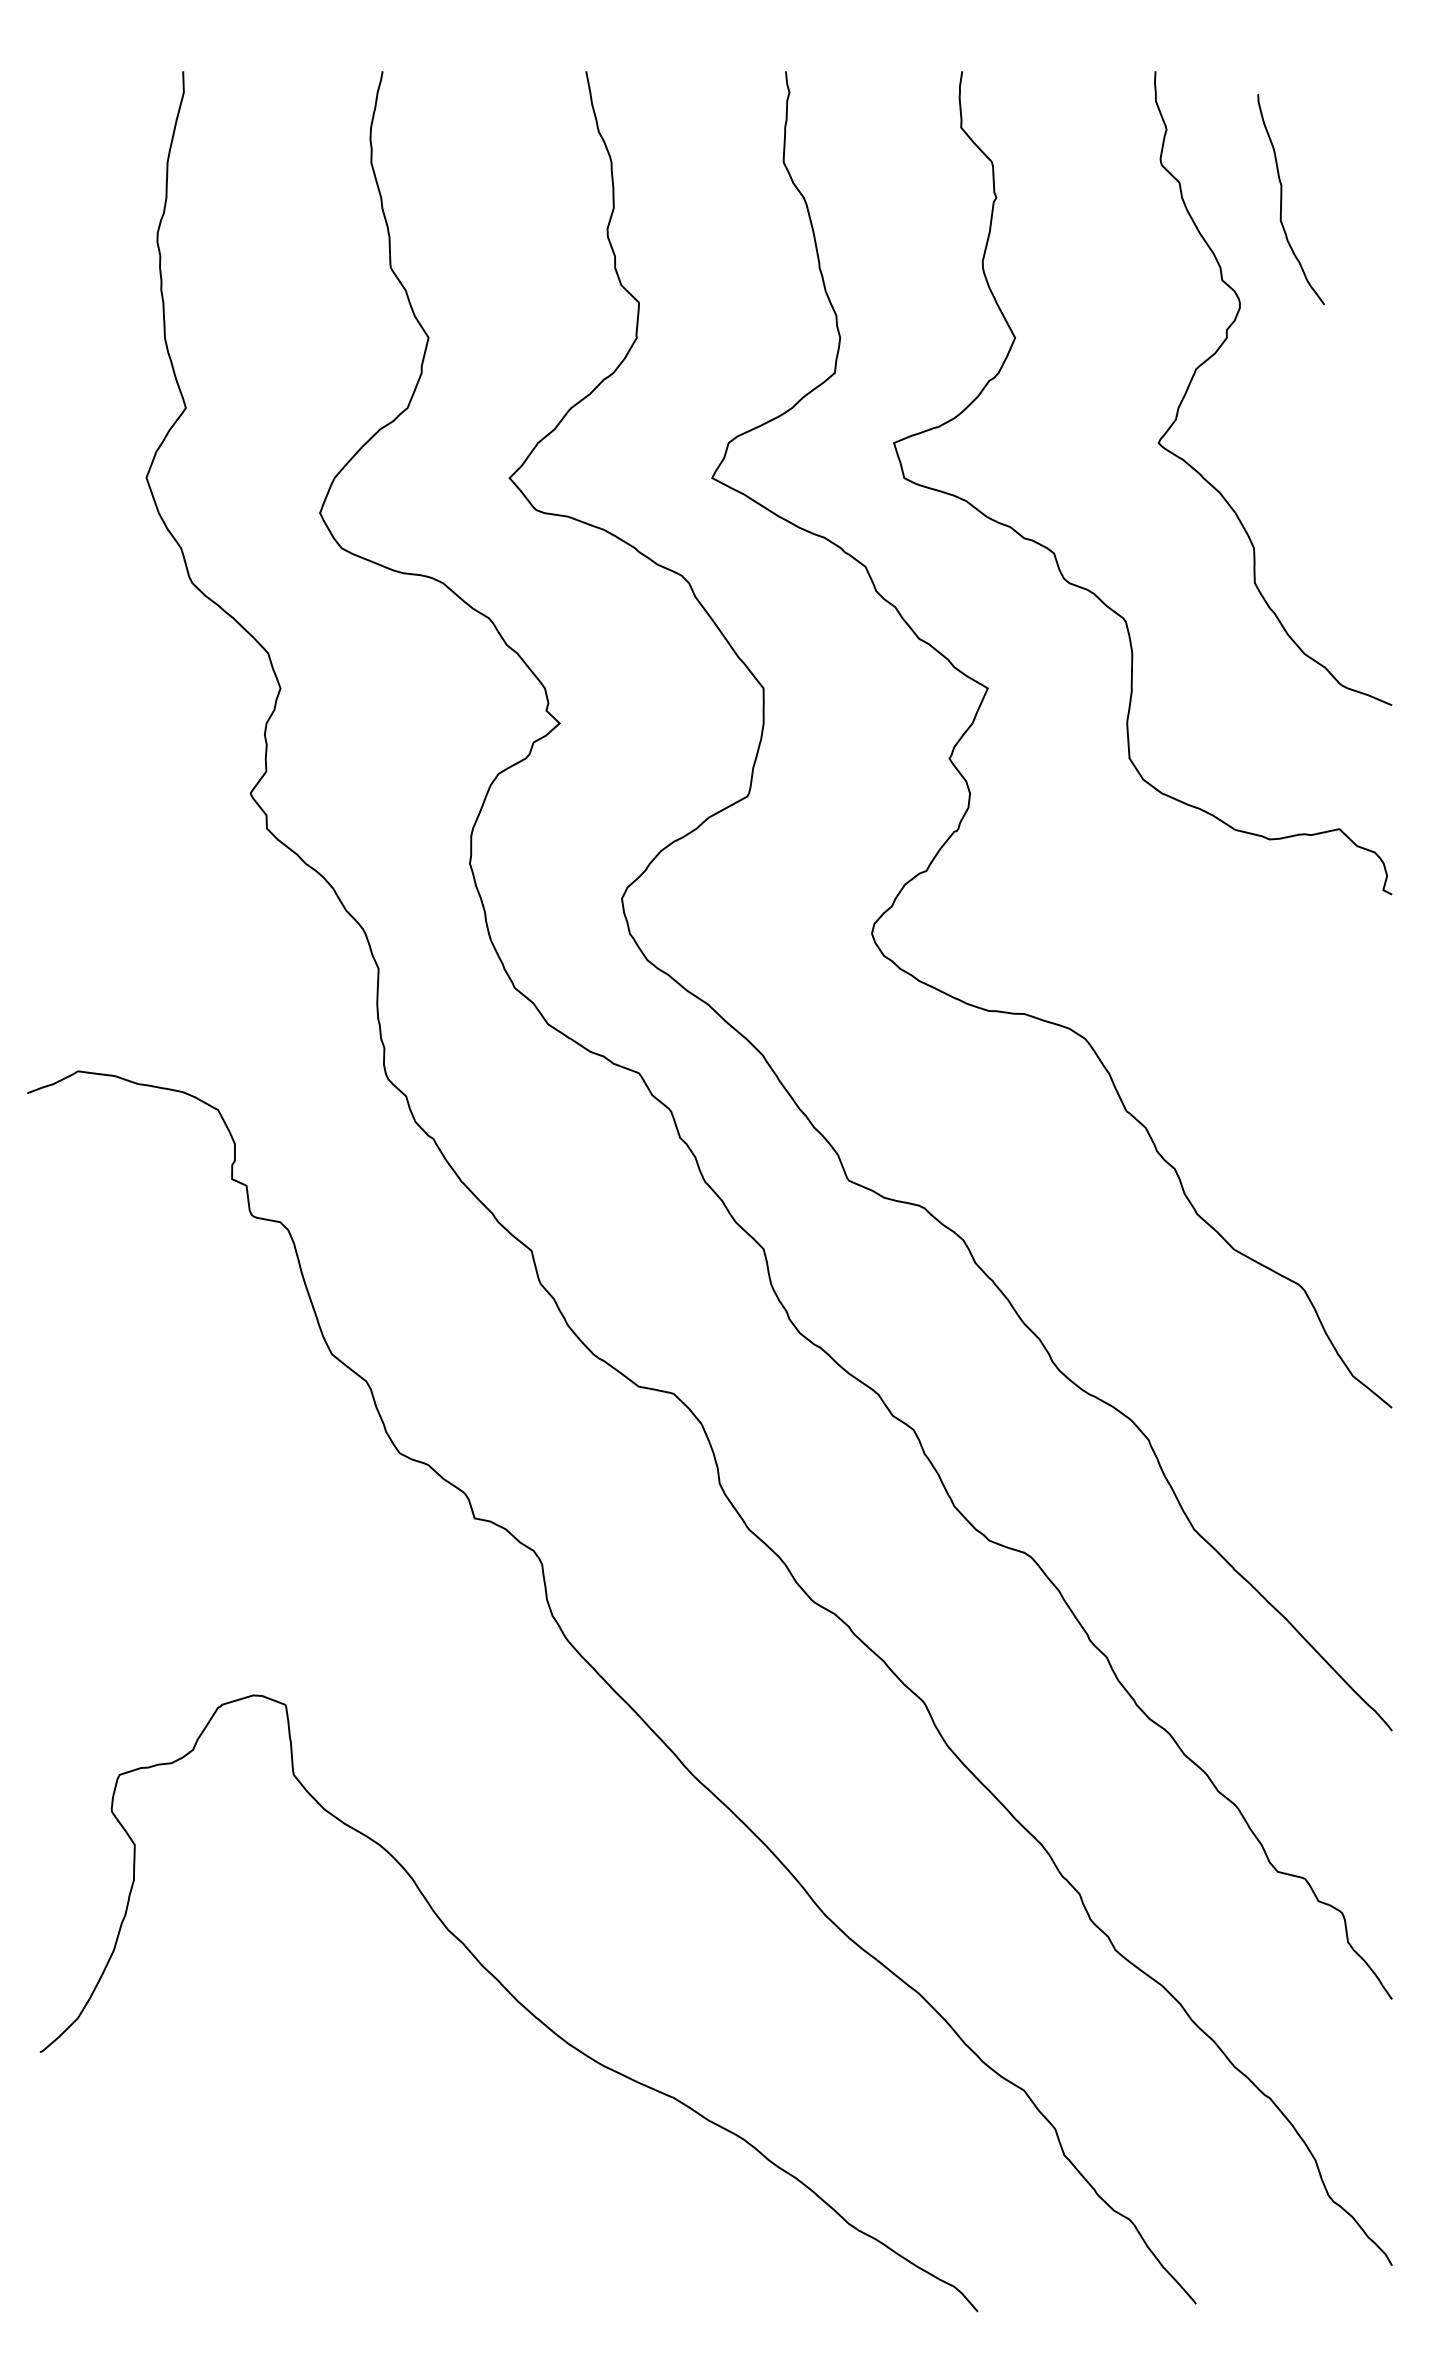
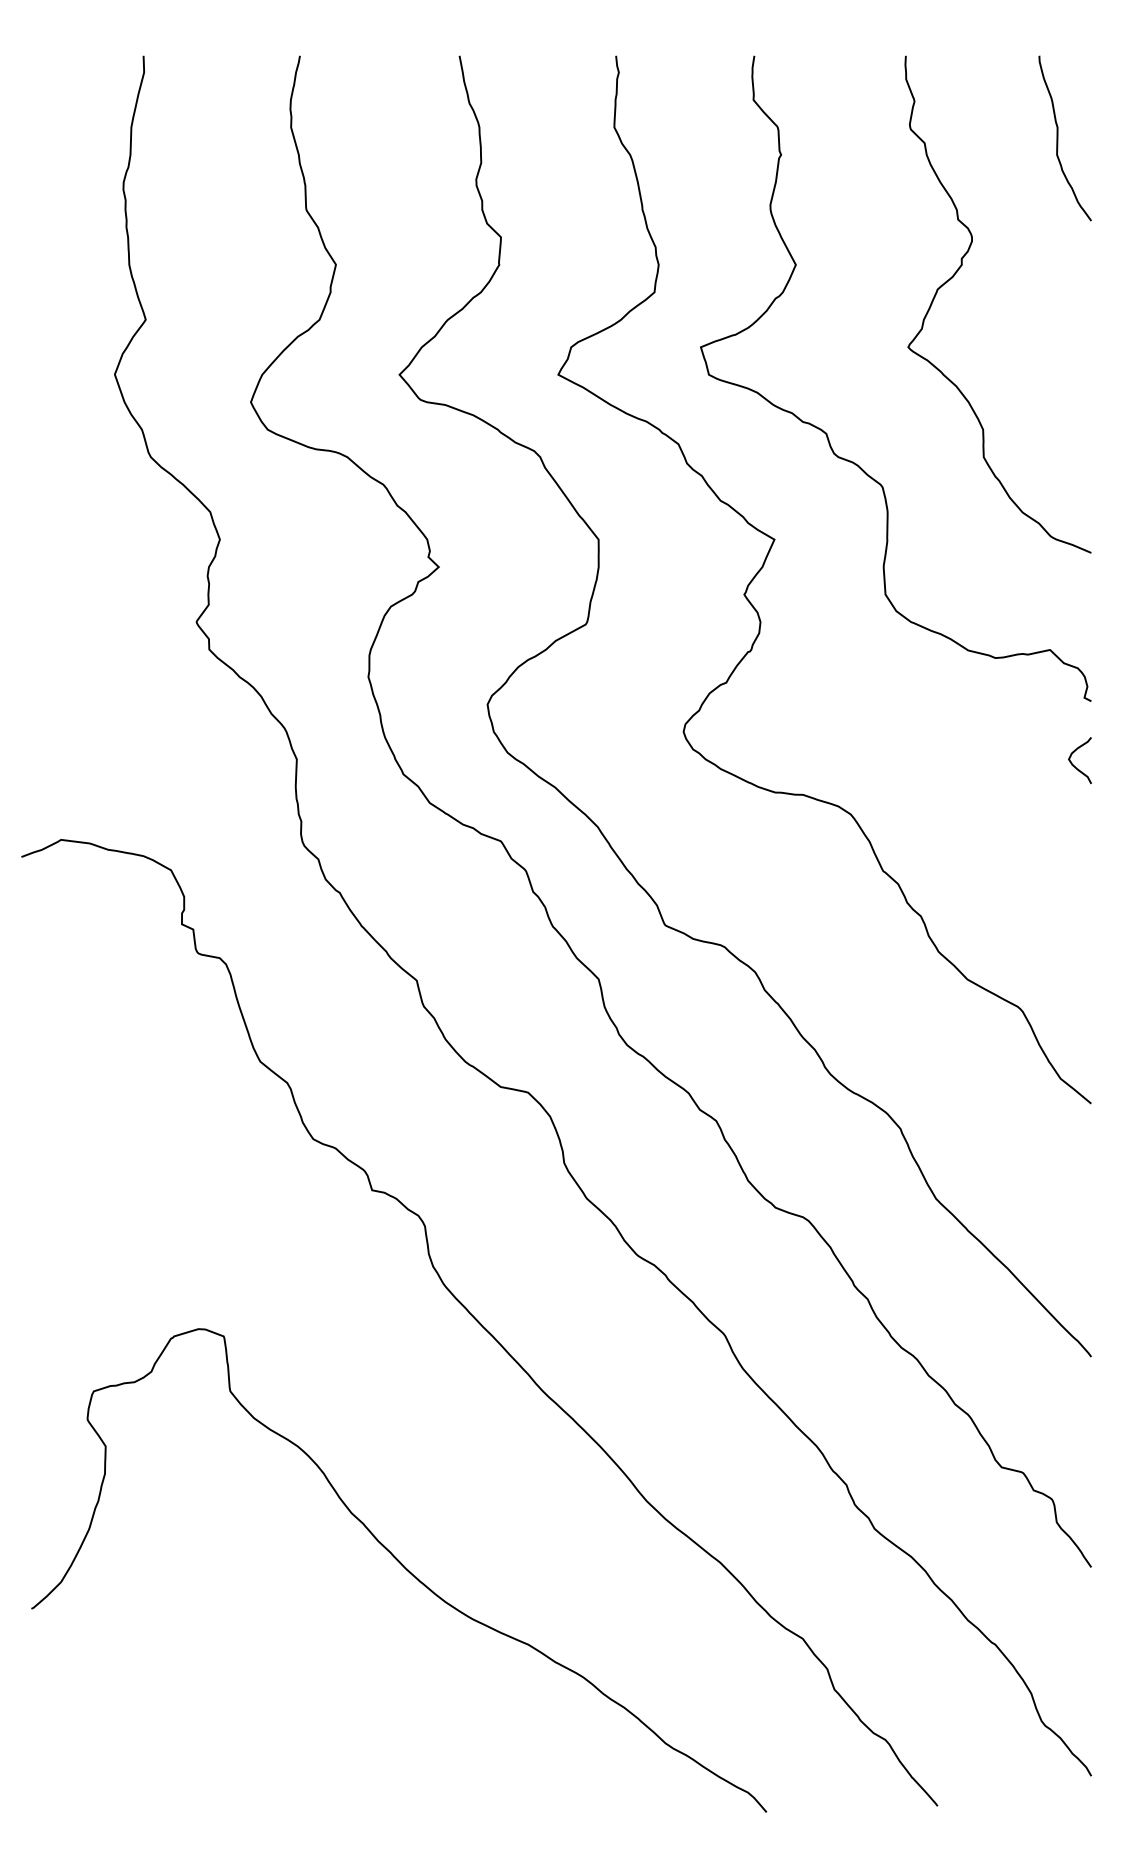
curve: (1282, 199) -> (1058, 138), moved
curve: (1370, 976) -> (1074, 765), added

